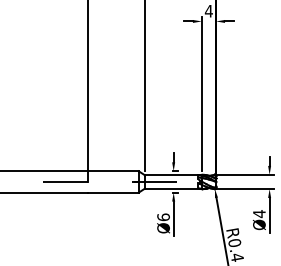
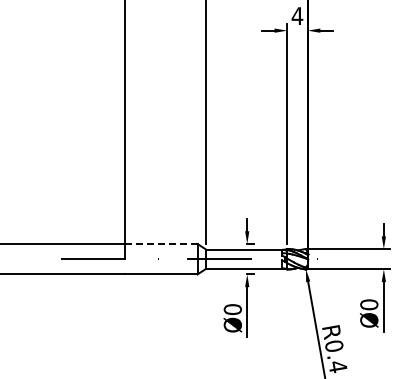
line: (112, 170) -> (160, 243), solid -> dashed
text: (259, 213) -> (369, 304), Ø4 -> Ø0
text: (163, 217) -> (232, 309), Ø6 -> Ø0

